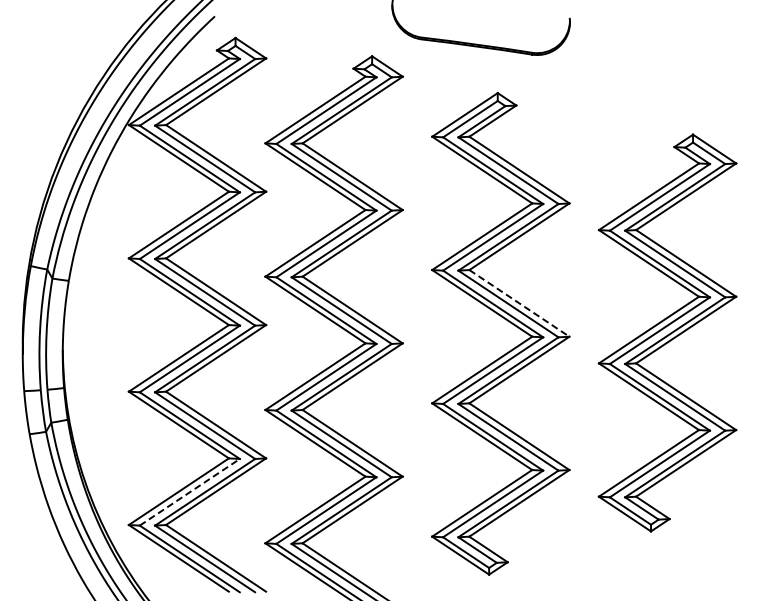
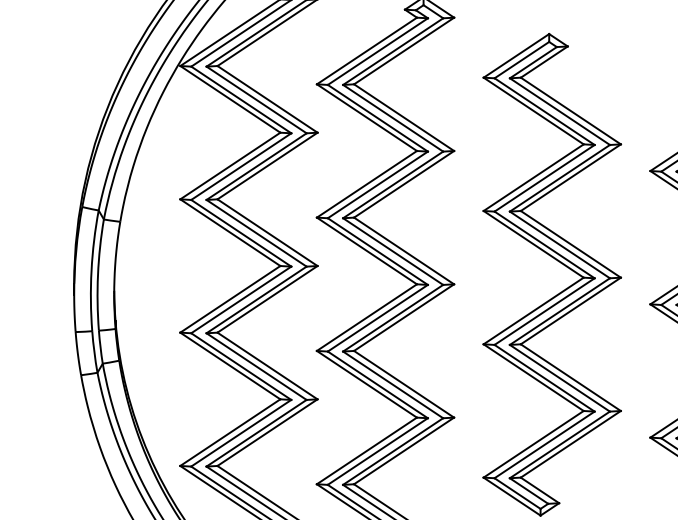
line: (519, 303) -> (570, 244), dashed -> solid
line: (190, 492) -> (241, 433), dashed -> solid

